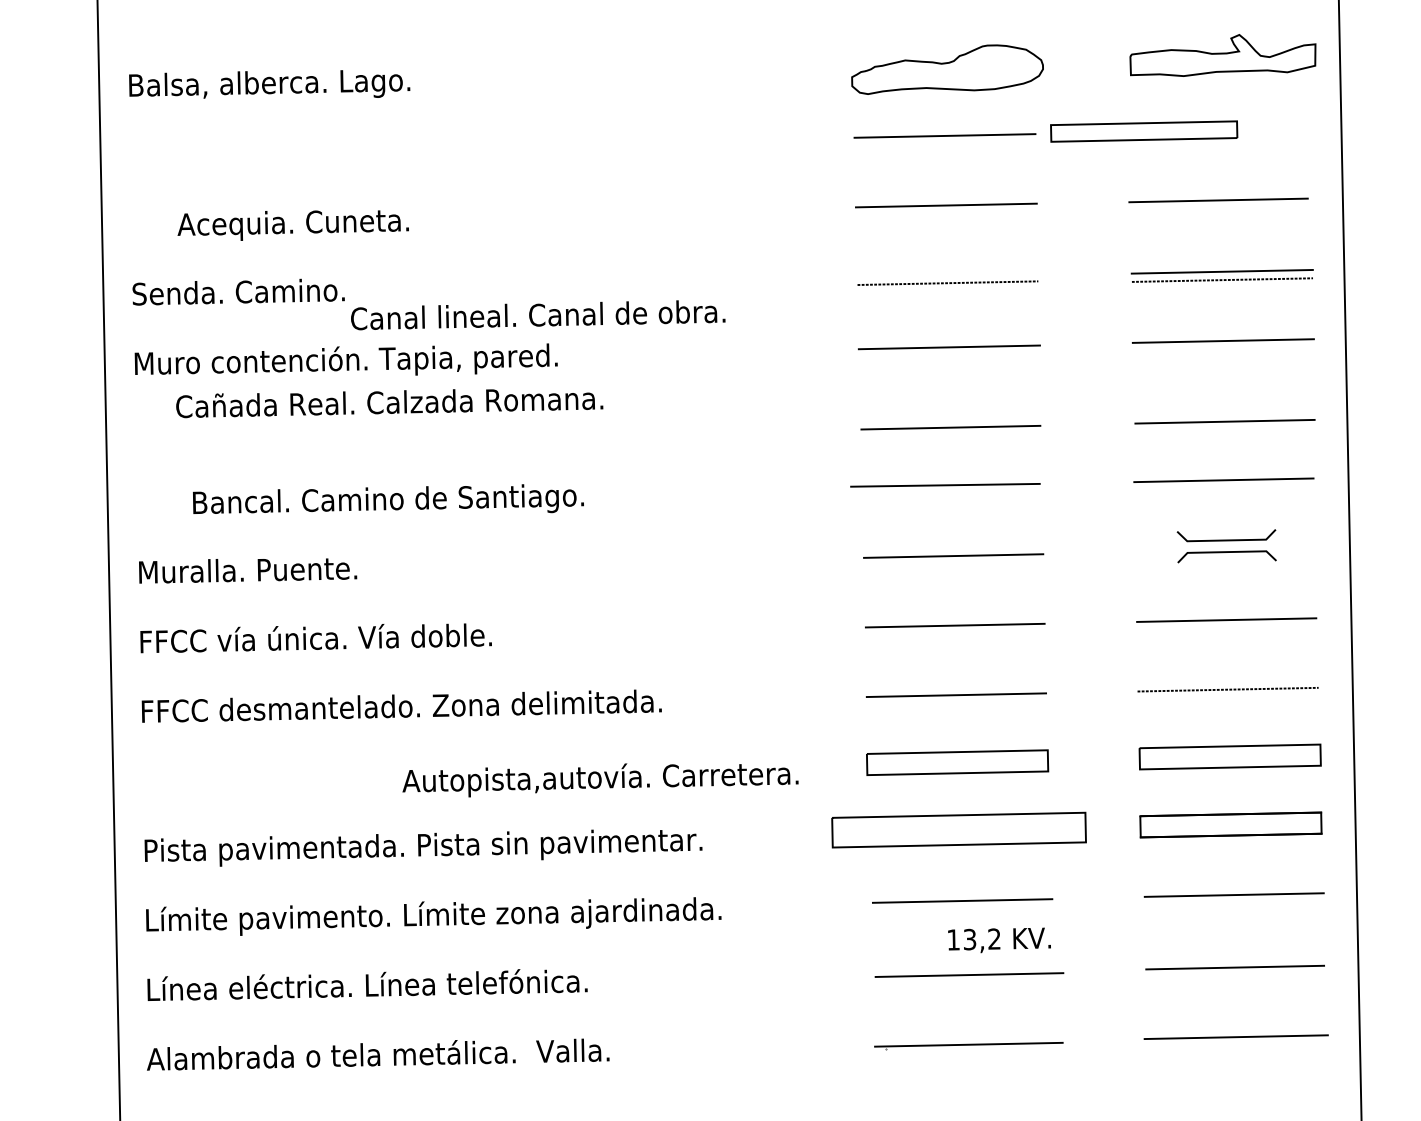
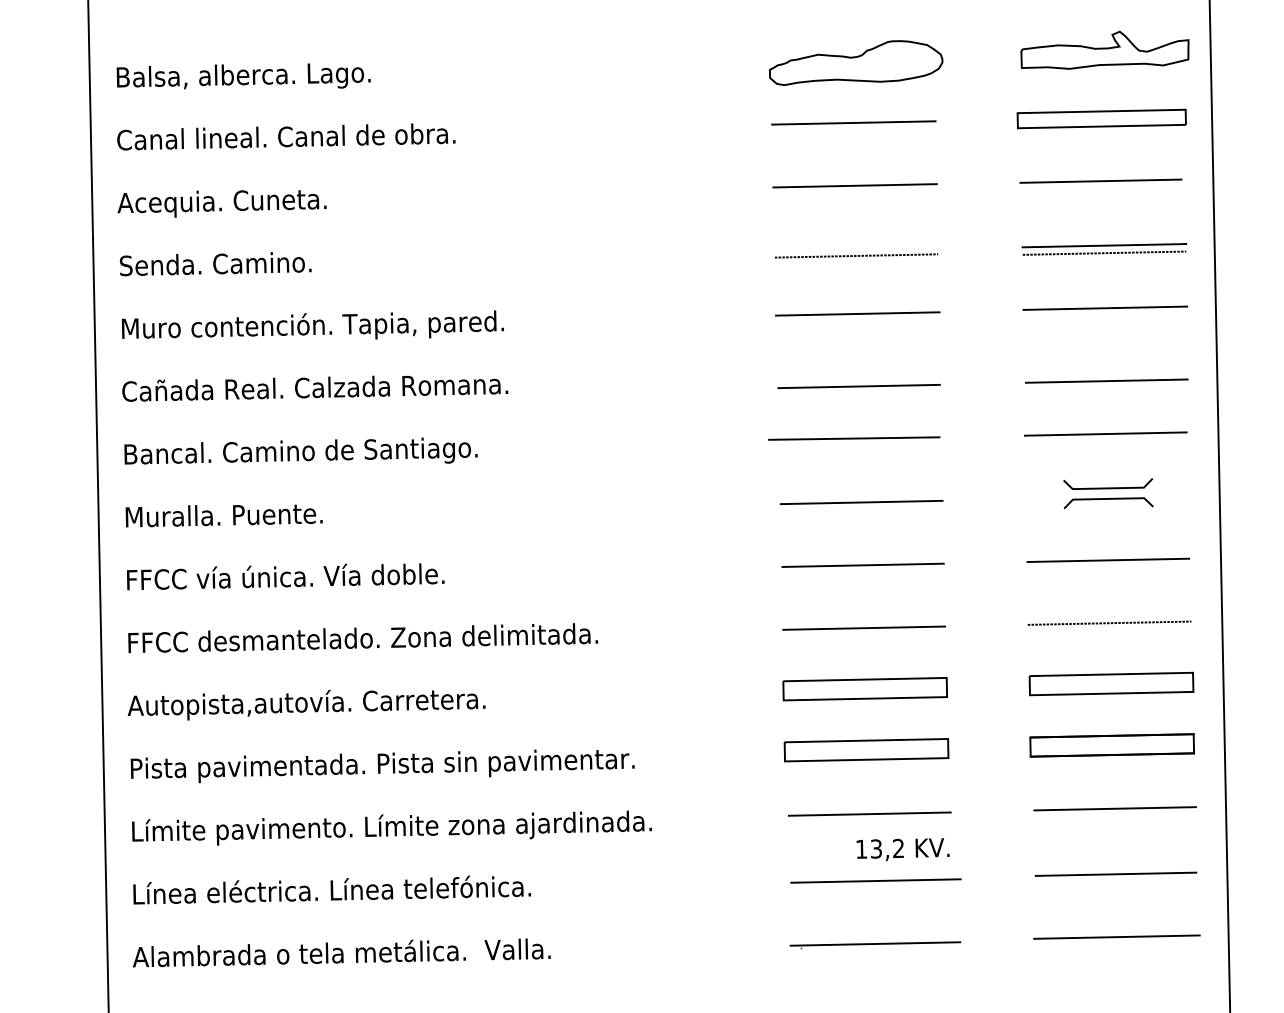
part: (1143, 131) -> (1101, 118), moved
text: (292, 225) -> (221, 203), moved
text: (538, 314) -> (286, 136), moved
text: (390, 403) -> (315, 388), moved
text: (387, 498) -> (300, 450), moved
text: (600, 779) -> (306, 704), moved
part: (958, 830) -> (866, 750), size x0.71

